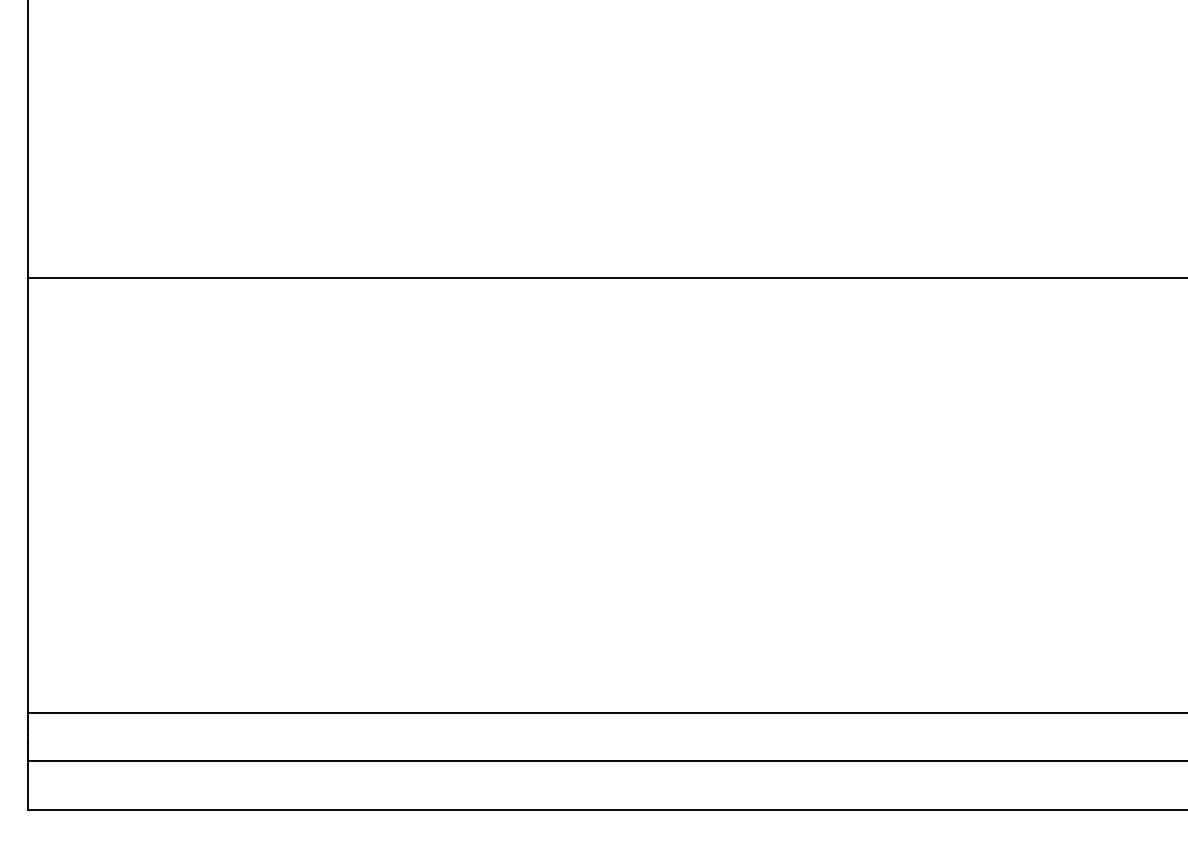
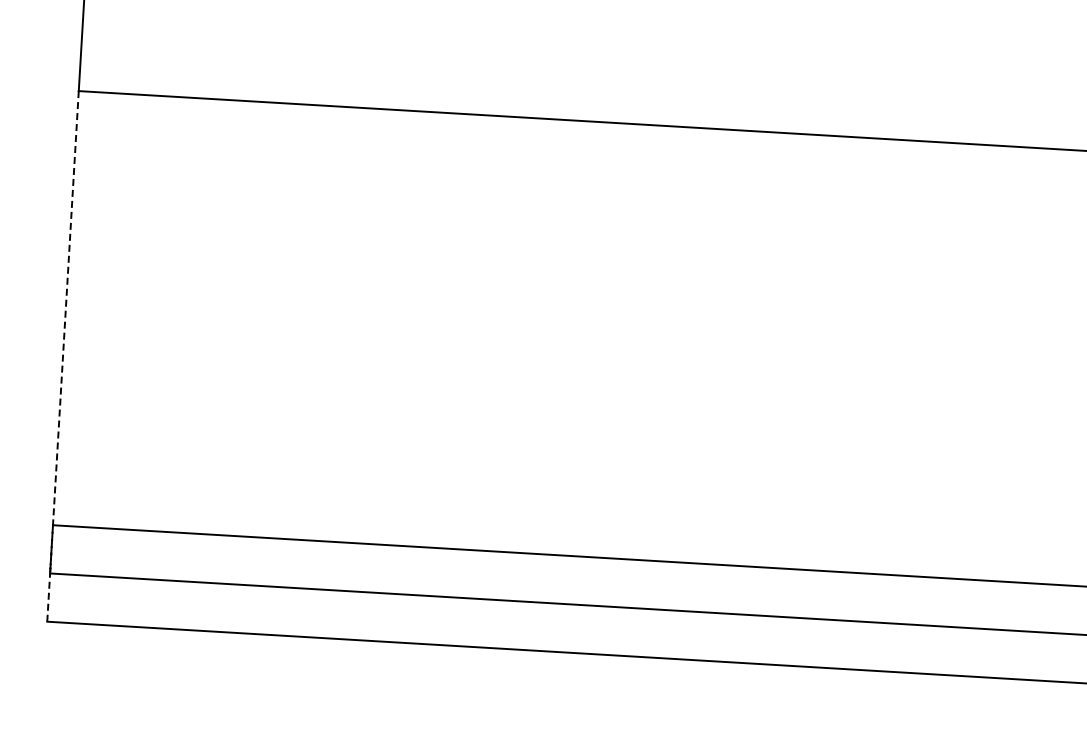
line: (27, 495) -> (65, 308), solid -> dashed
line: (27, 784) -> (48, 596), solid -> dashed

